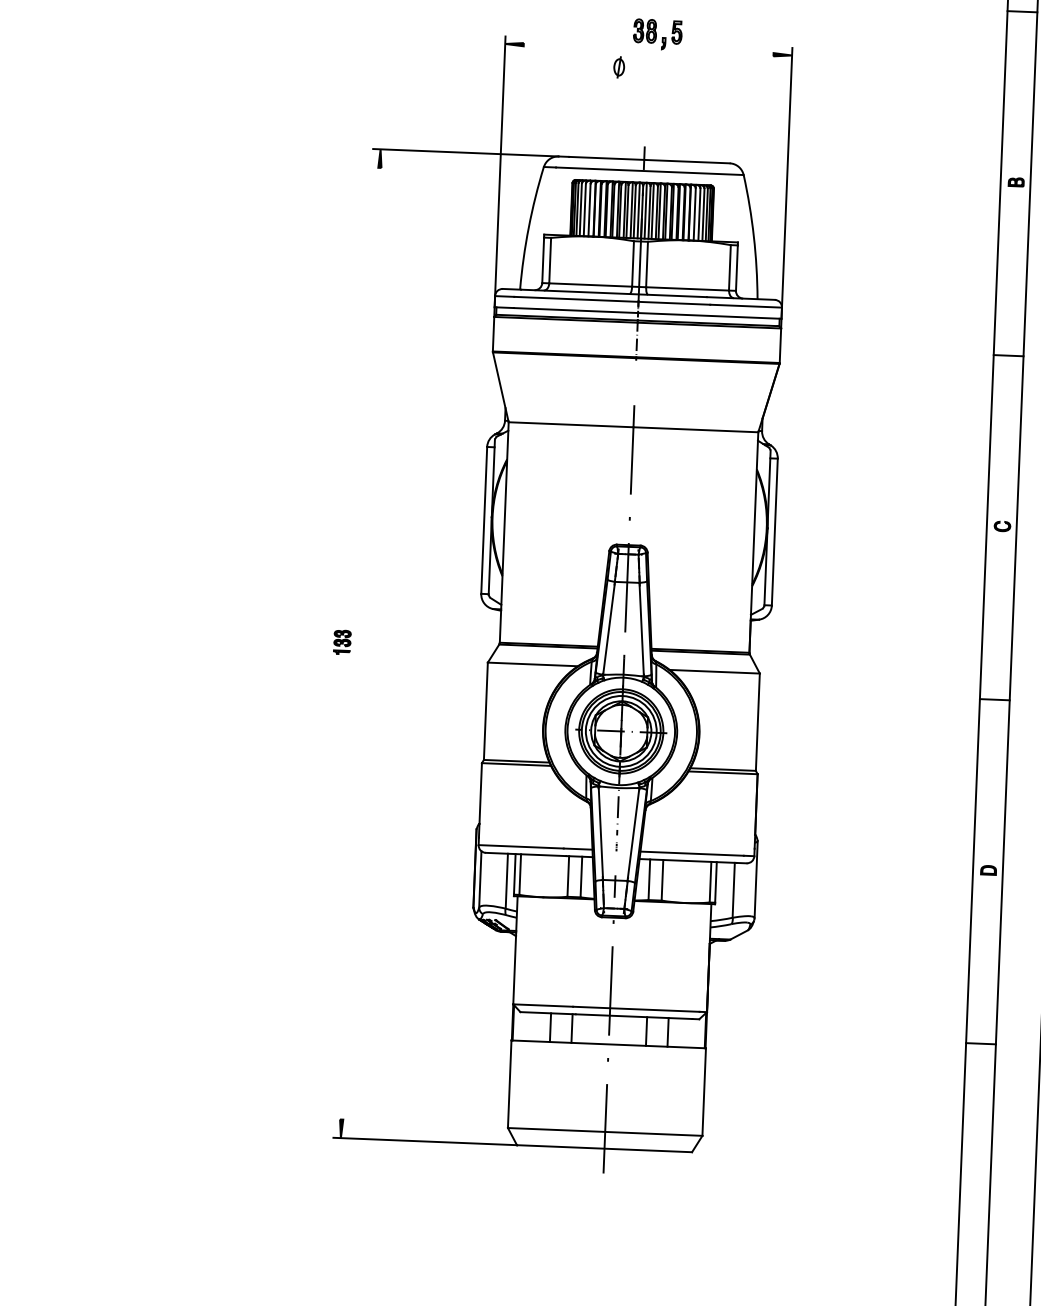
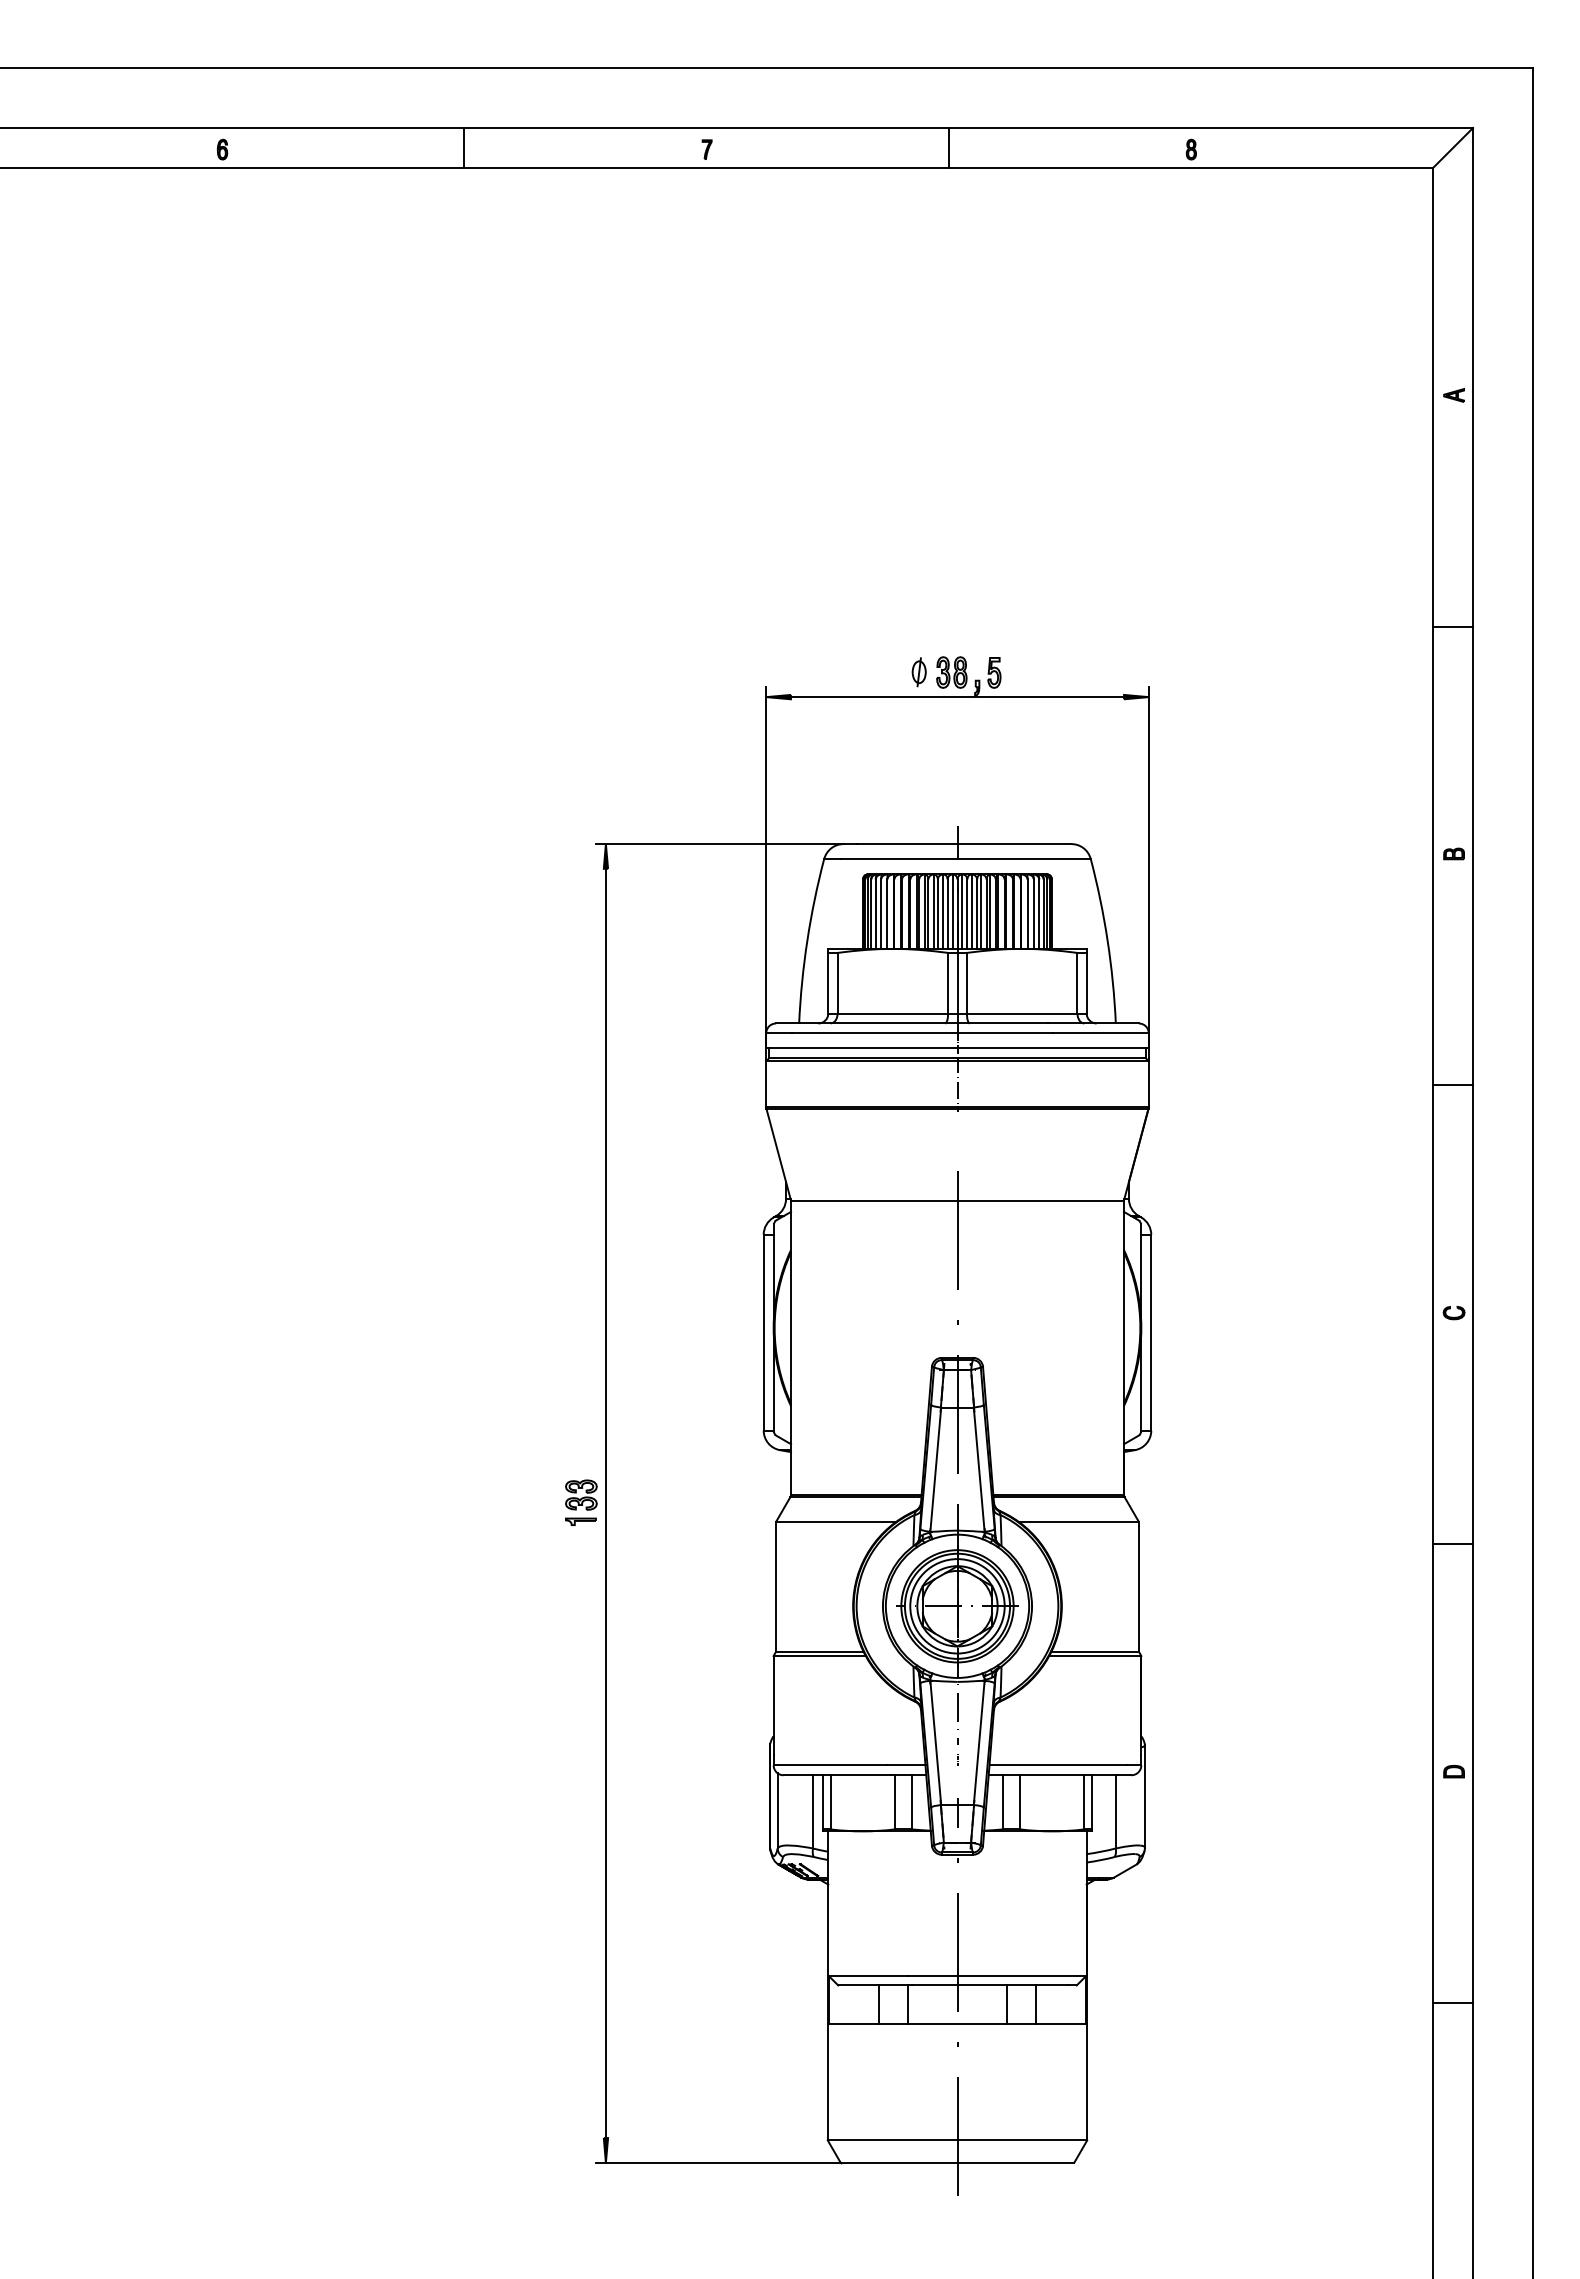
line: (648, 50) -> (957, 697), added
part: (618, 67) -> (918, 672), moved
part: (342, 642) -> (581, 1502), size x1.43
line: (360, 643) -> (605, 1503), added

